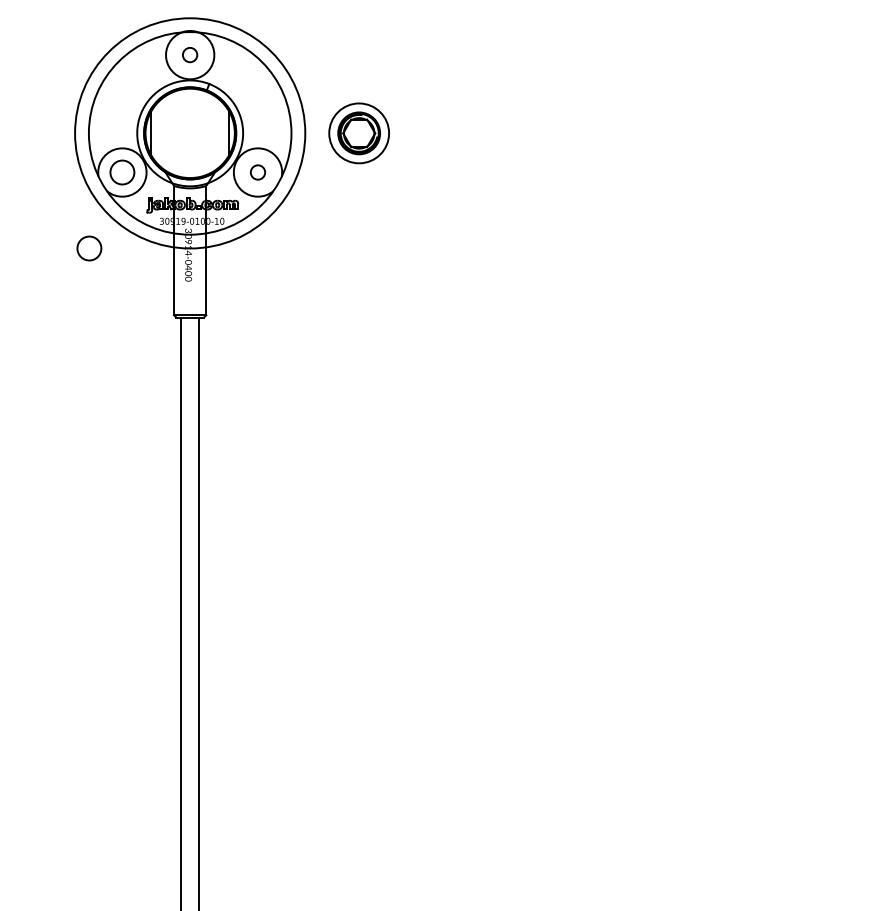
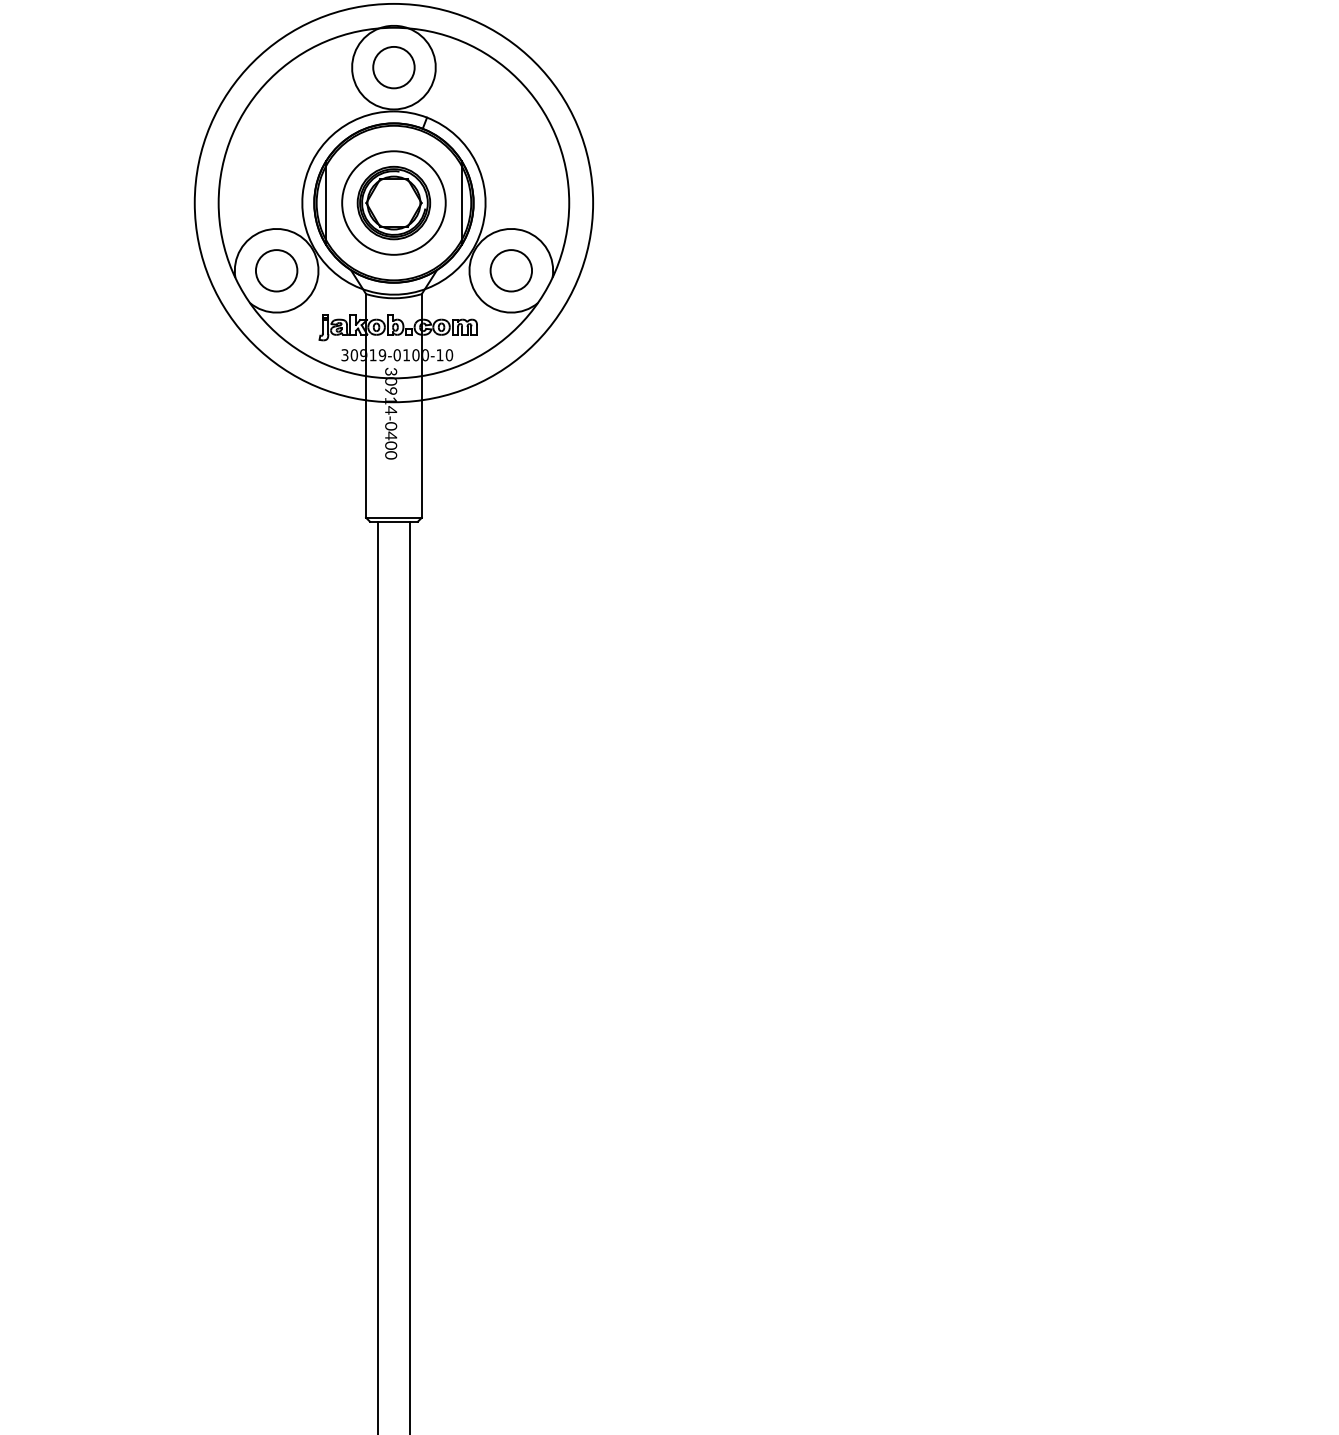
circle: (189, 54) -> (392, 66), size x1.67
part: (358, 133) -> (392, 203), moved
circle: (257, 172) -> (510, 270), size x1.67
circle: (89, 248) -> (219, 402), removed

